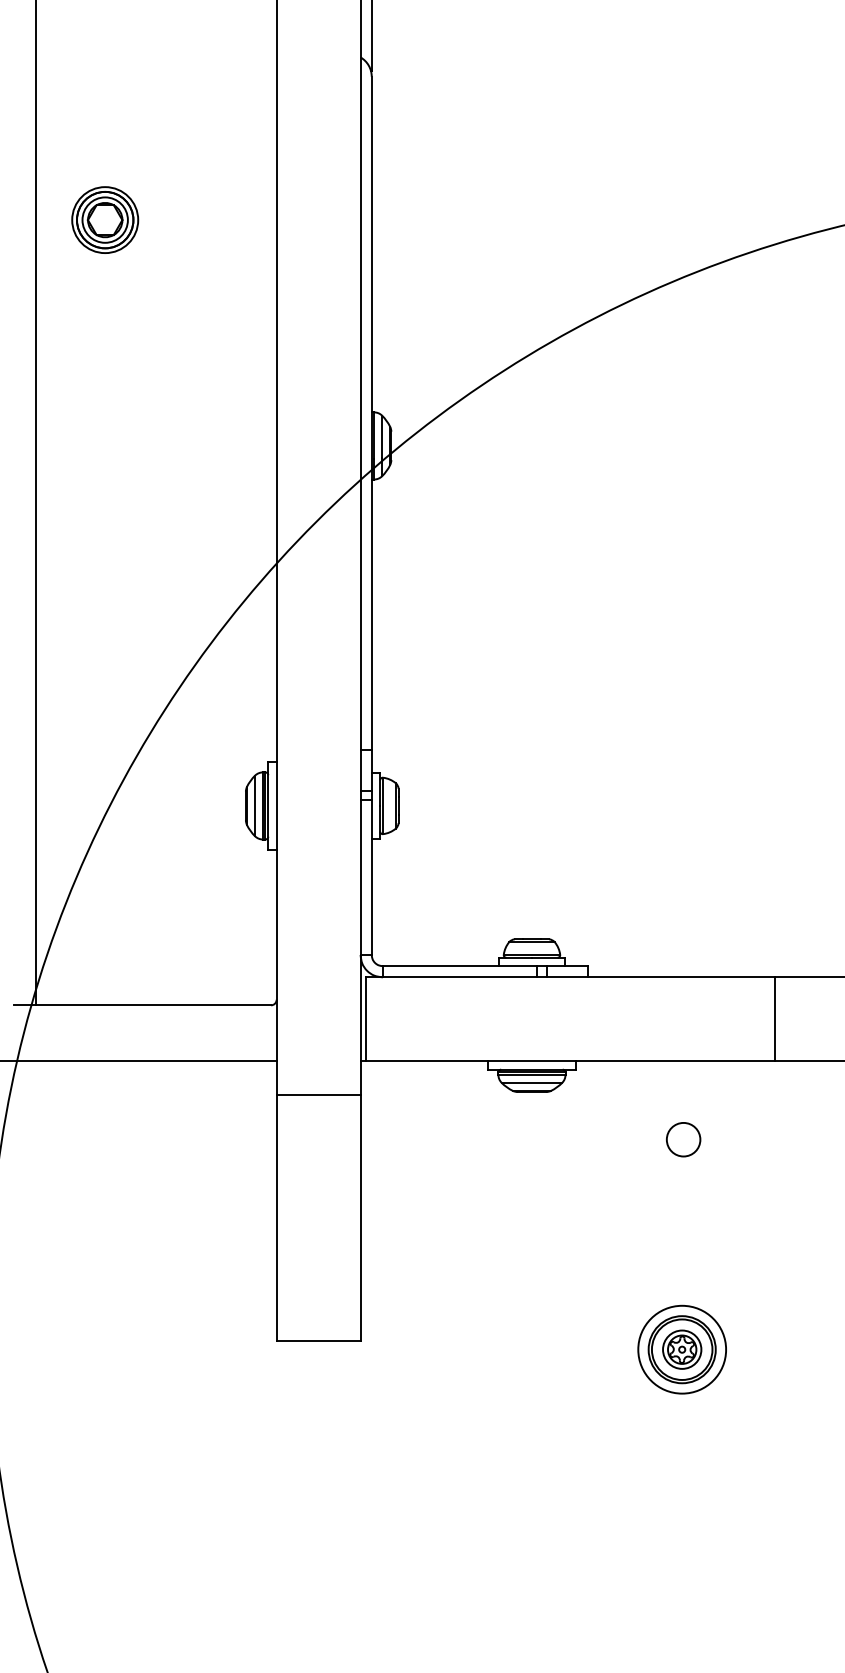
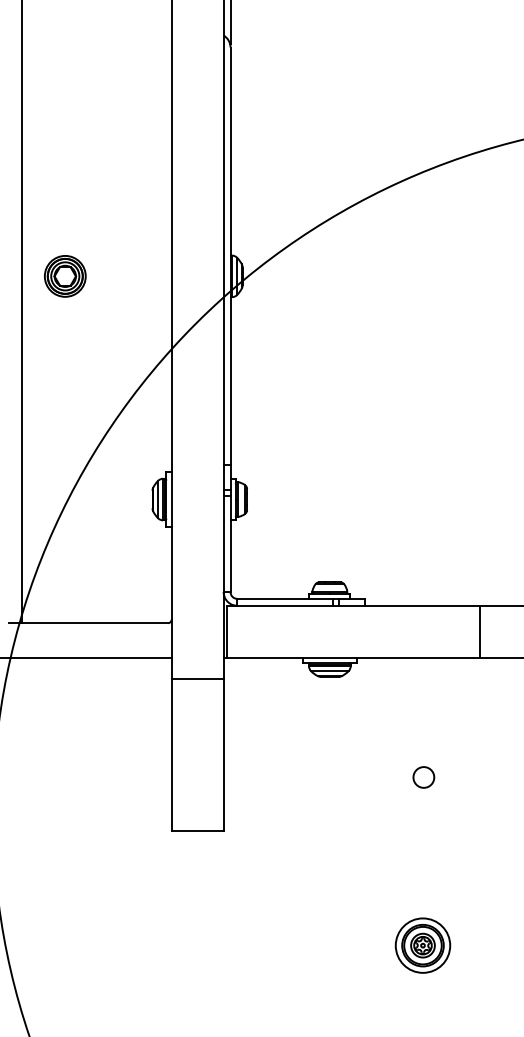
part: (105, 220) -> (65, 276), moved
circle: (683, 1139) -> (423, 777), moved
part: (681, 1349) -> (422, 945), moved

